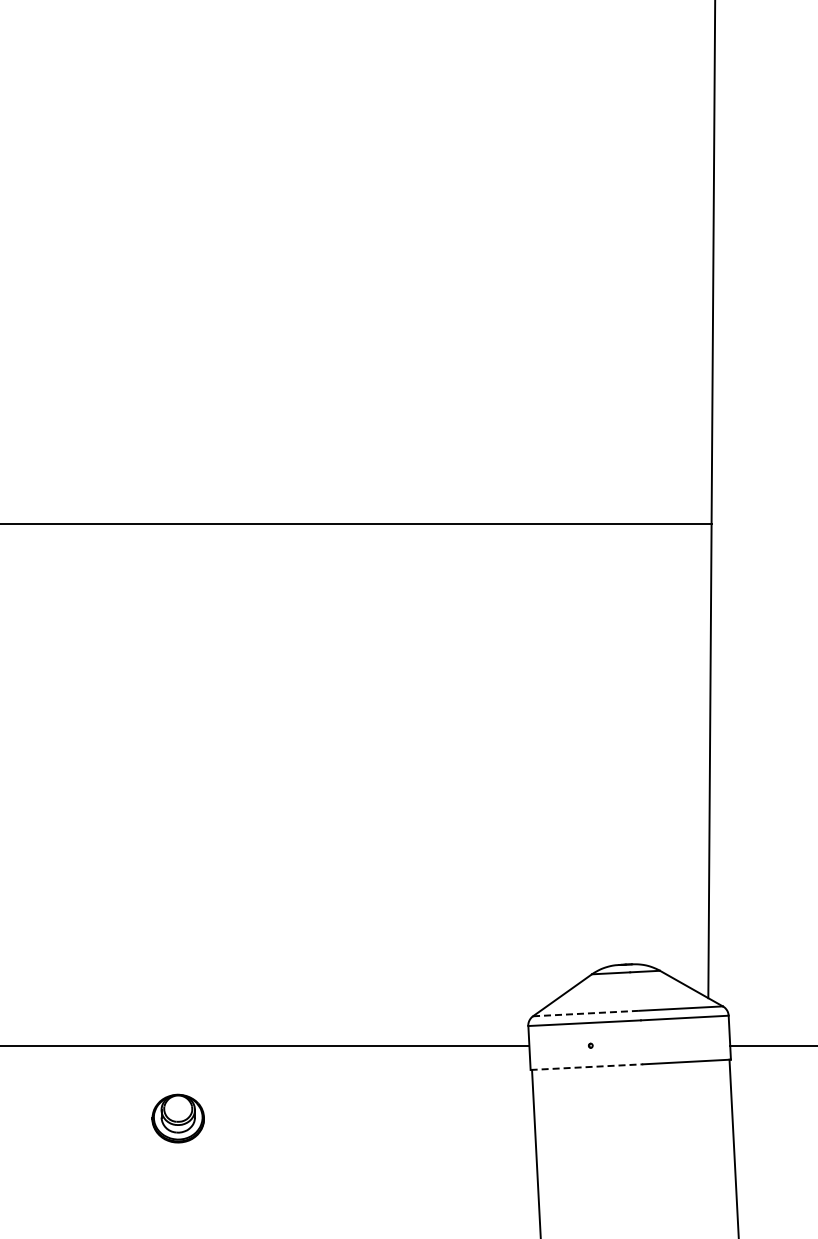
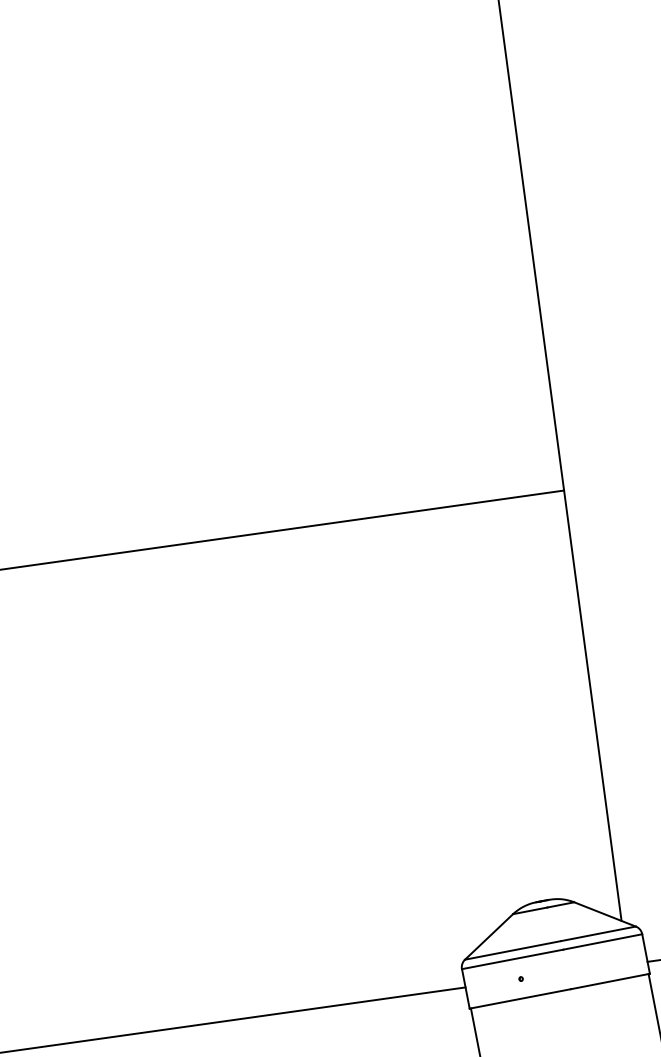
line: (586, 1013) -> (513, 950), dashed -> solid
line: (587, 1067) -> (520, 999), dashed -> solid

